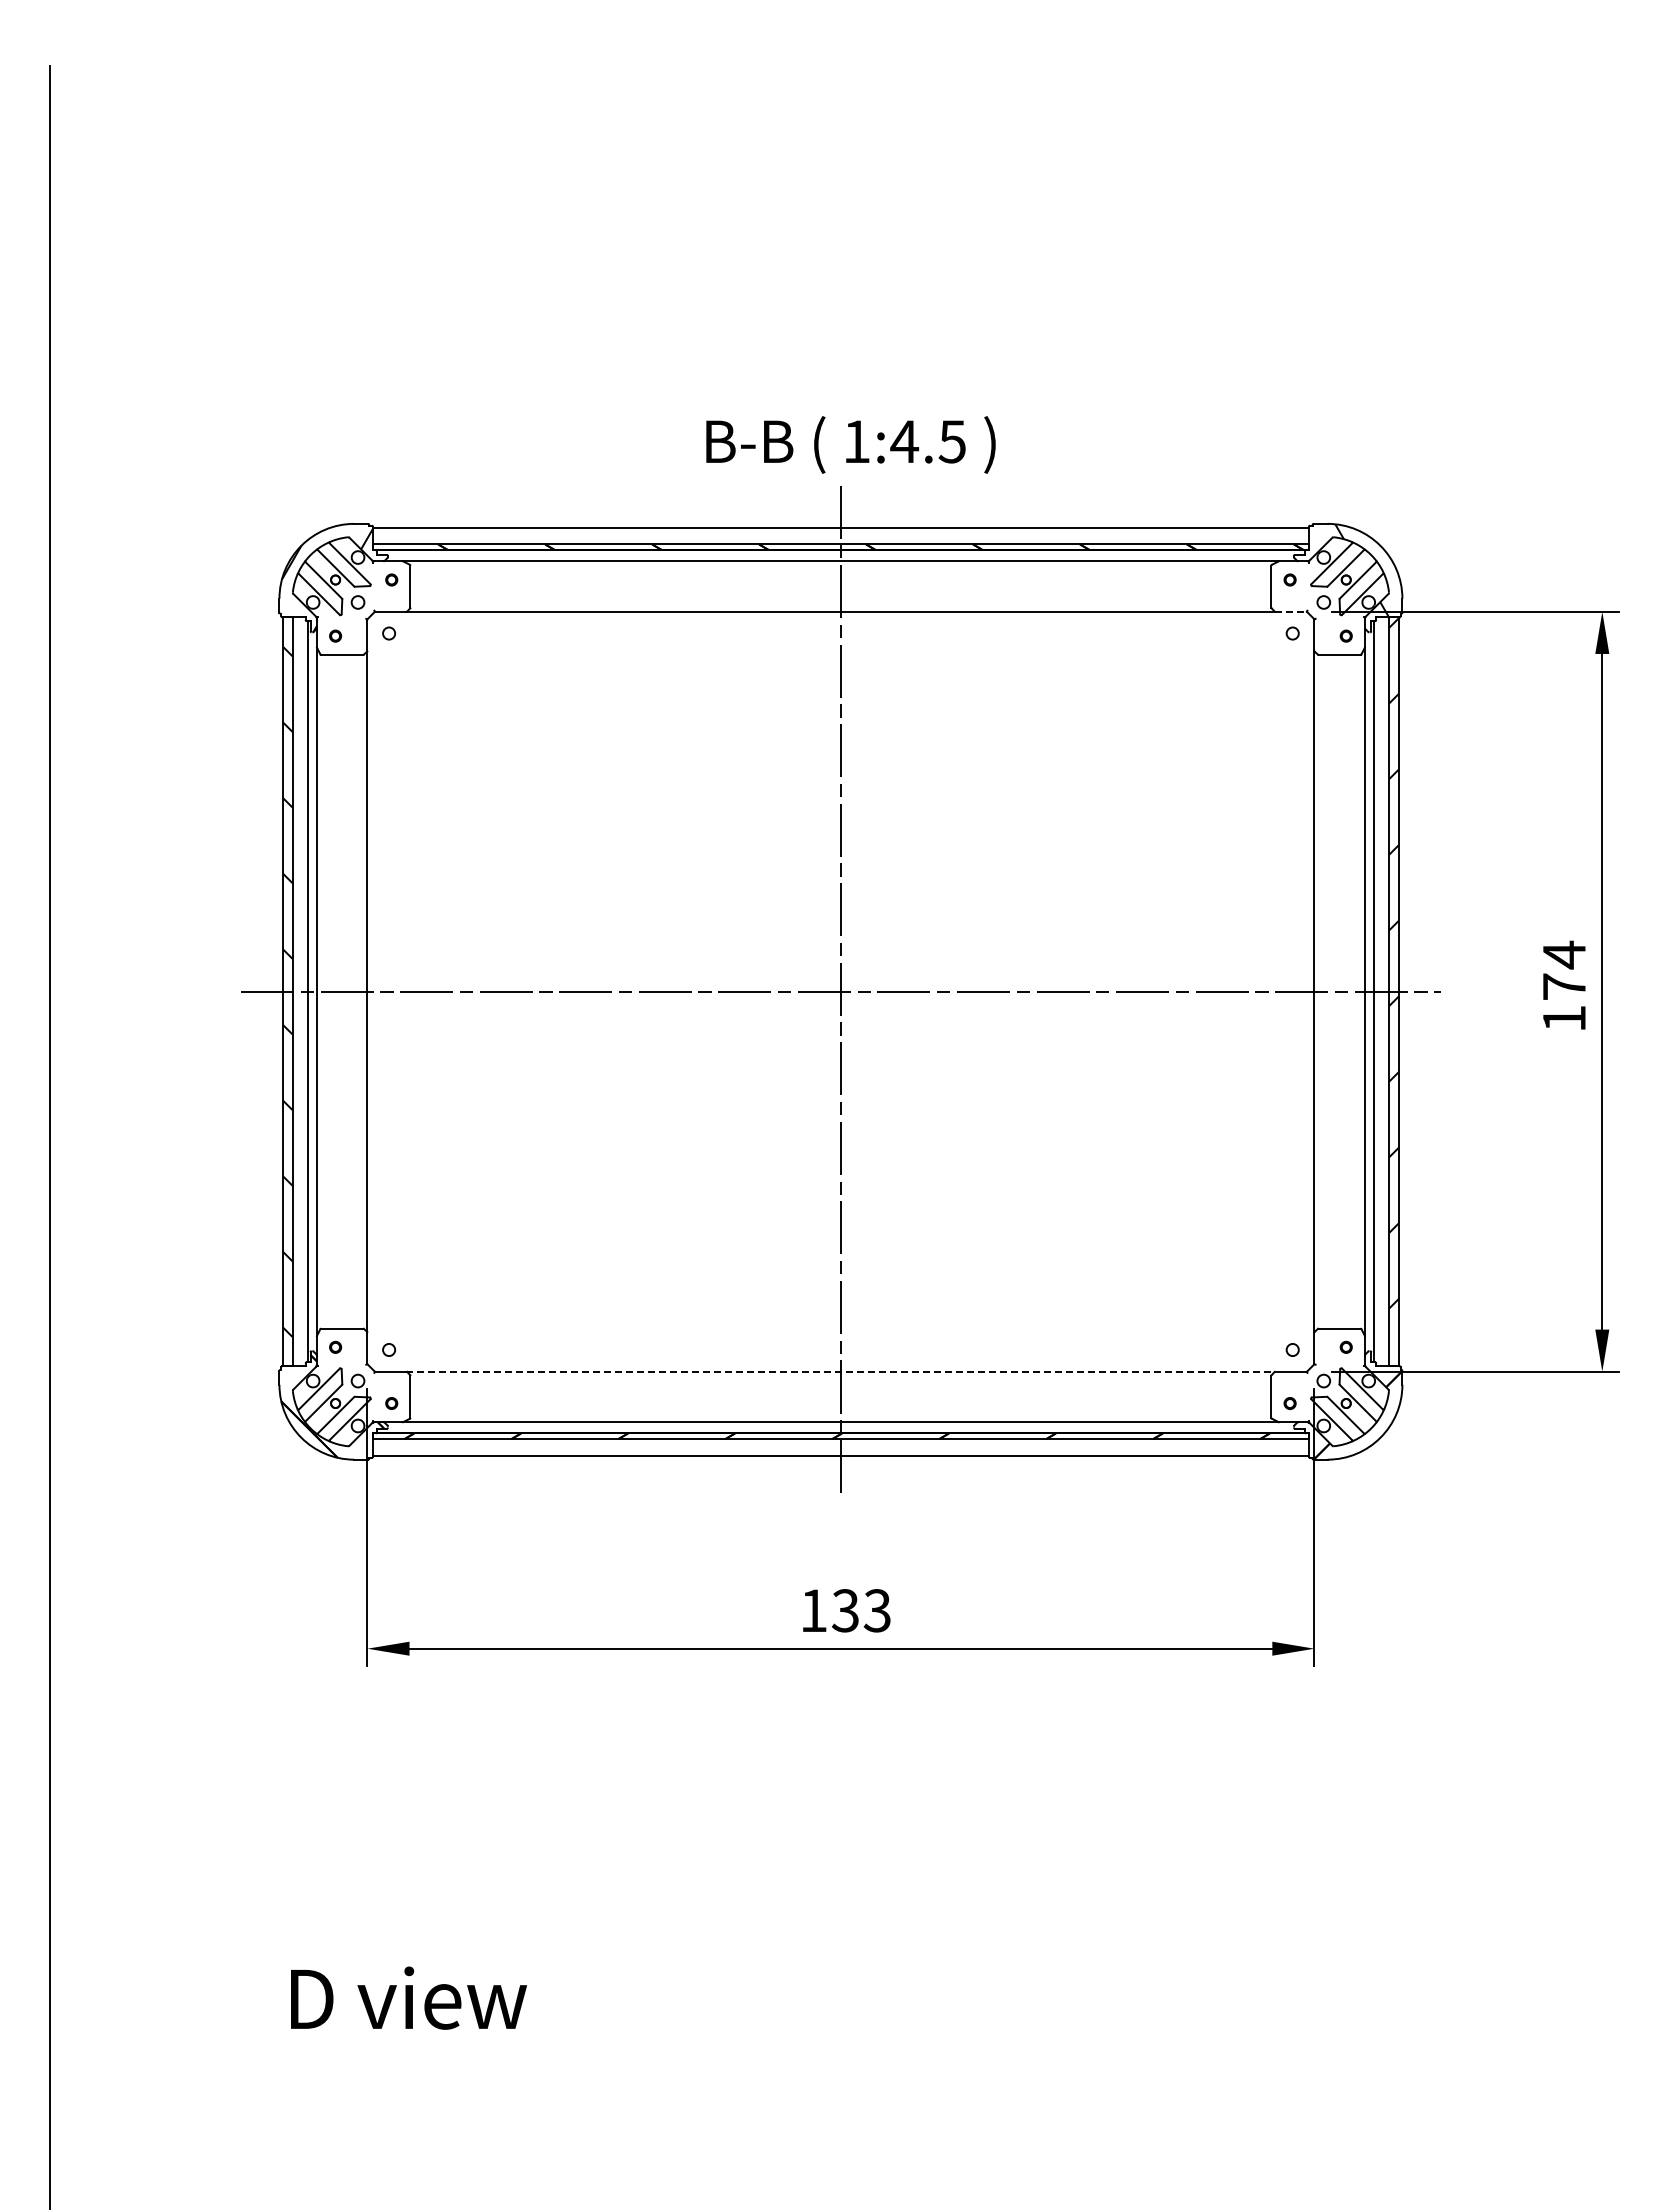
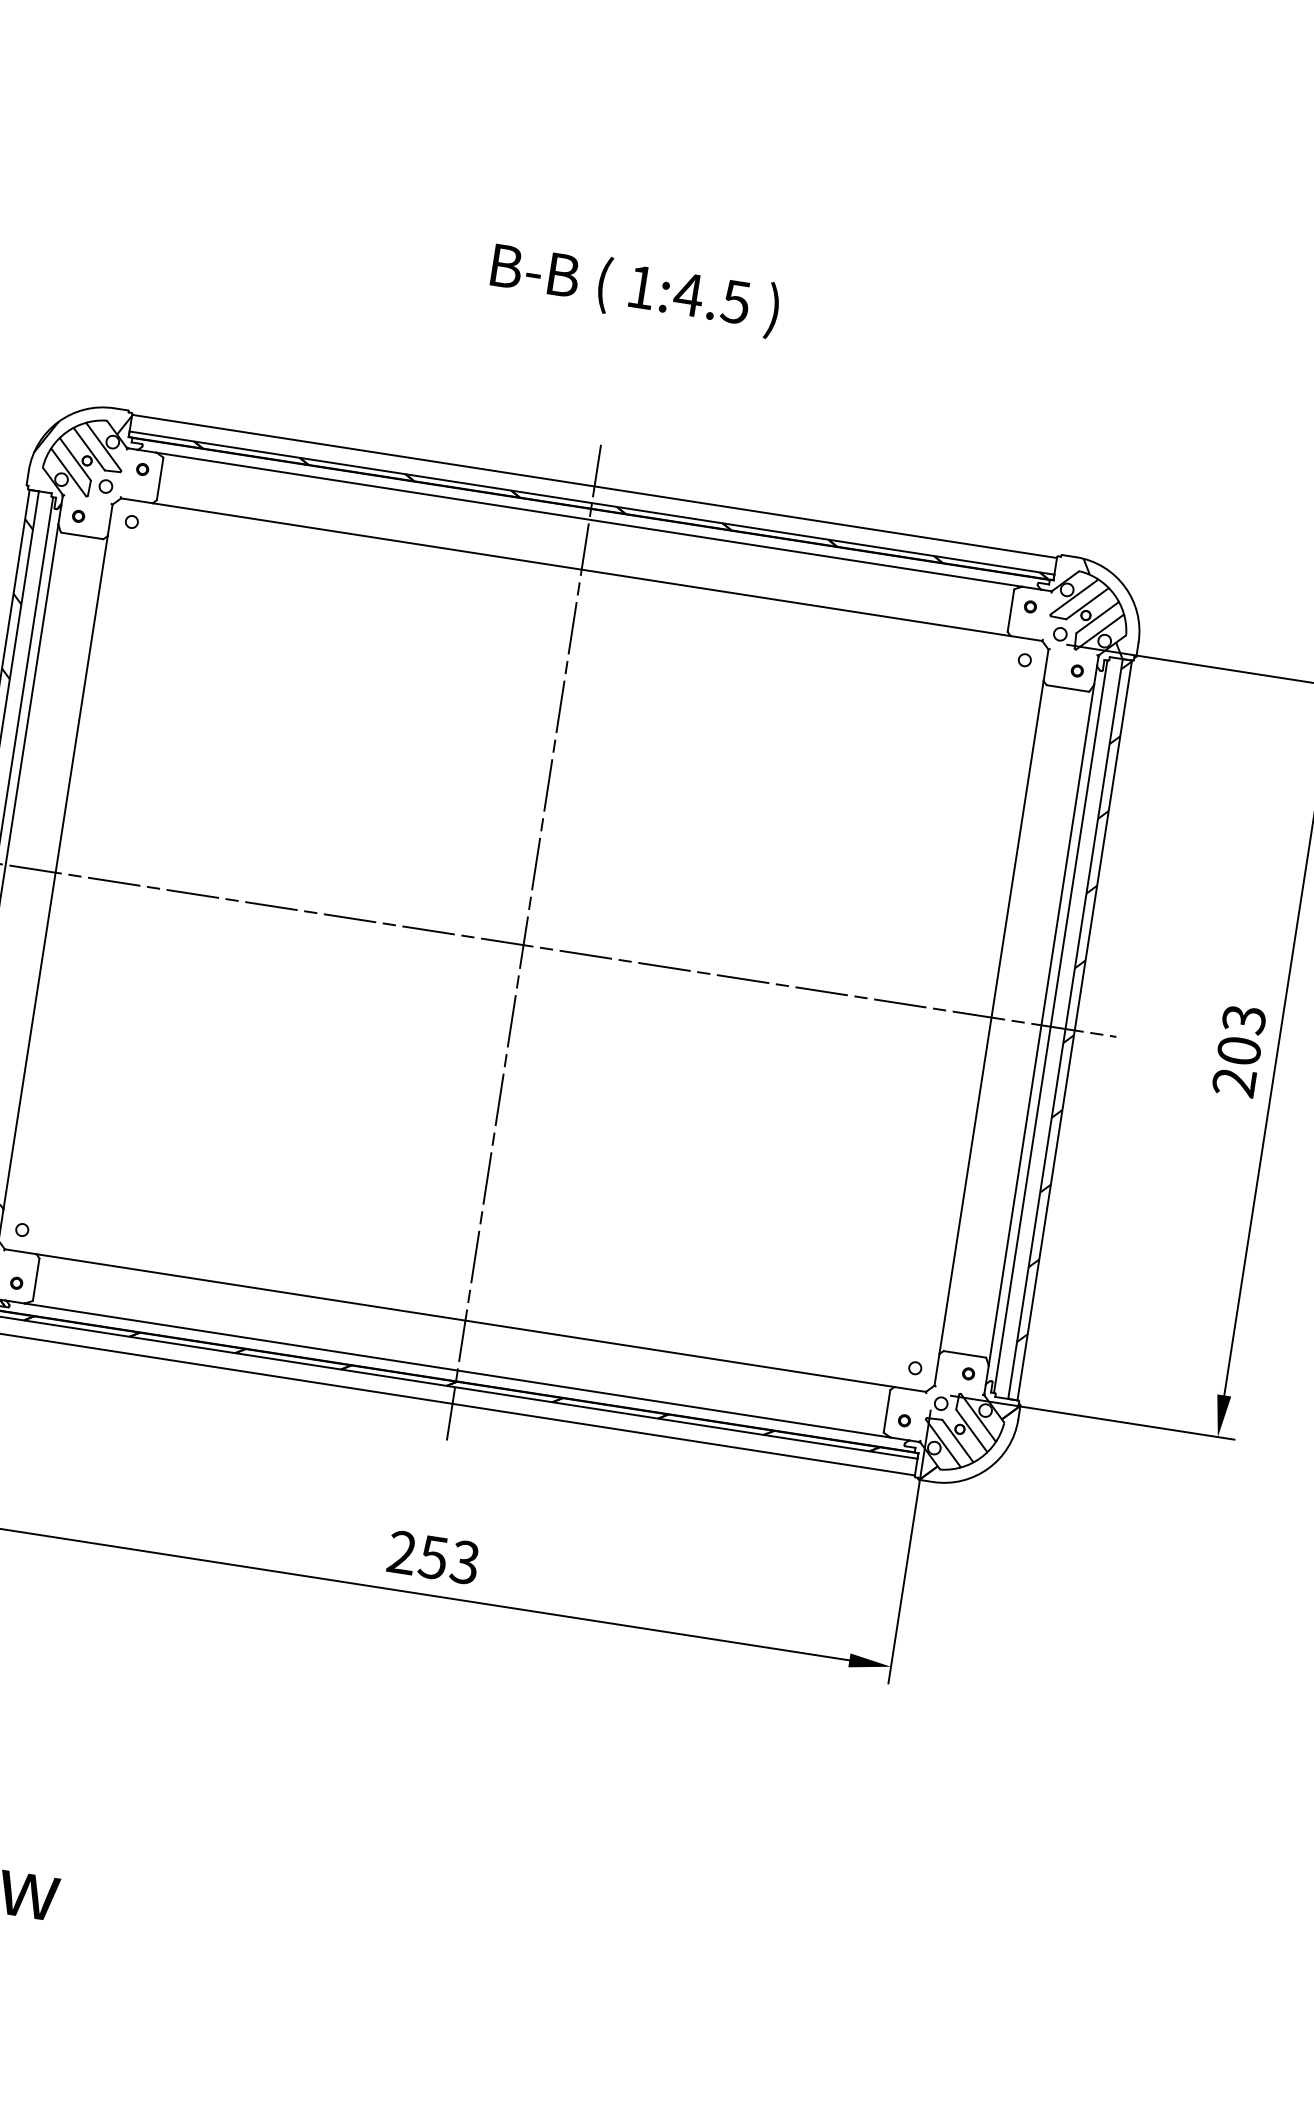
text: (850, 444) -> (634, 289), moved
line: (1291, 611) -> (1027, 638), dashed -> solid
text: (1564, 985) -> (1239, 1049), 174 -> 203
line: (841, 1371) -> (466, 1320), dashed -> solid
text: (829, 1610) -> (417, 1554), 133 -> 253

